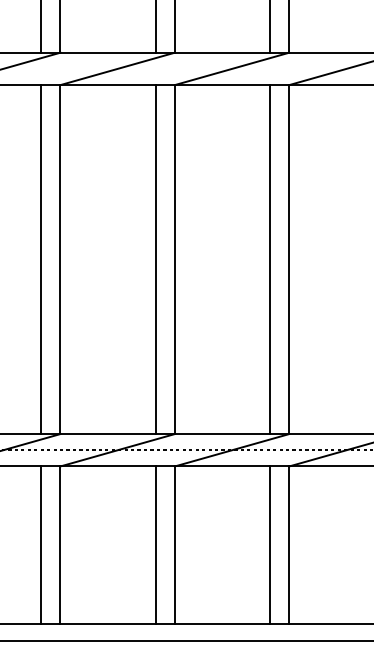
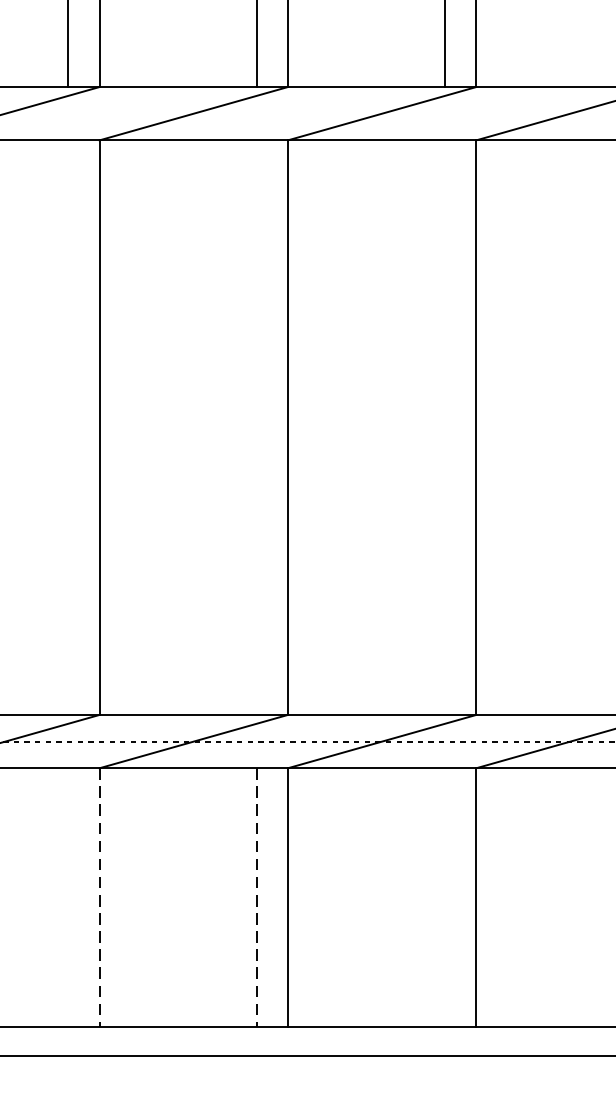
line: (41, 259) -> (68, 427), removed
line: (155, 259) -> (256, 427), removed
line: (270, 259) -> (445, 427), removed
line: (41, 544) -> (68, 896), removed
line: (270, 544) -> (445, 896), removed
line: (60, 545) -> (99, 898), solid -> dashed
line: (155, 545) -> (256, 898), solid -> dashed

